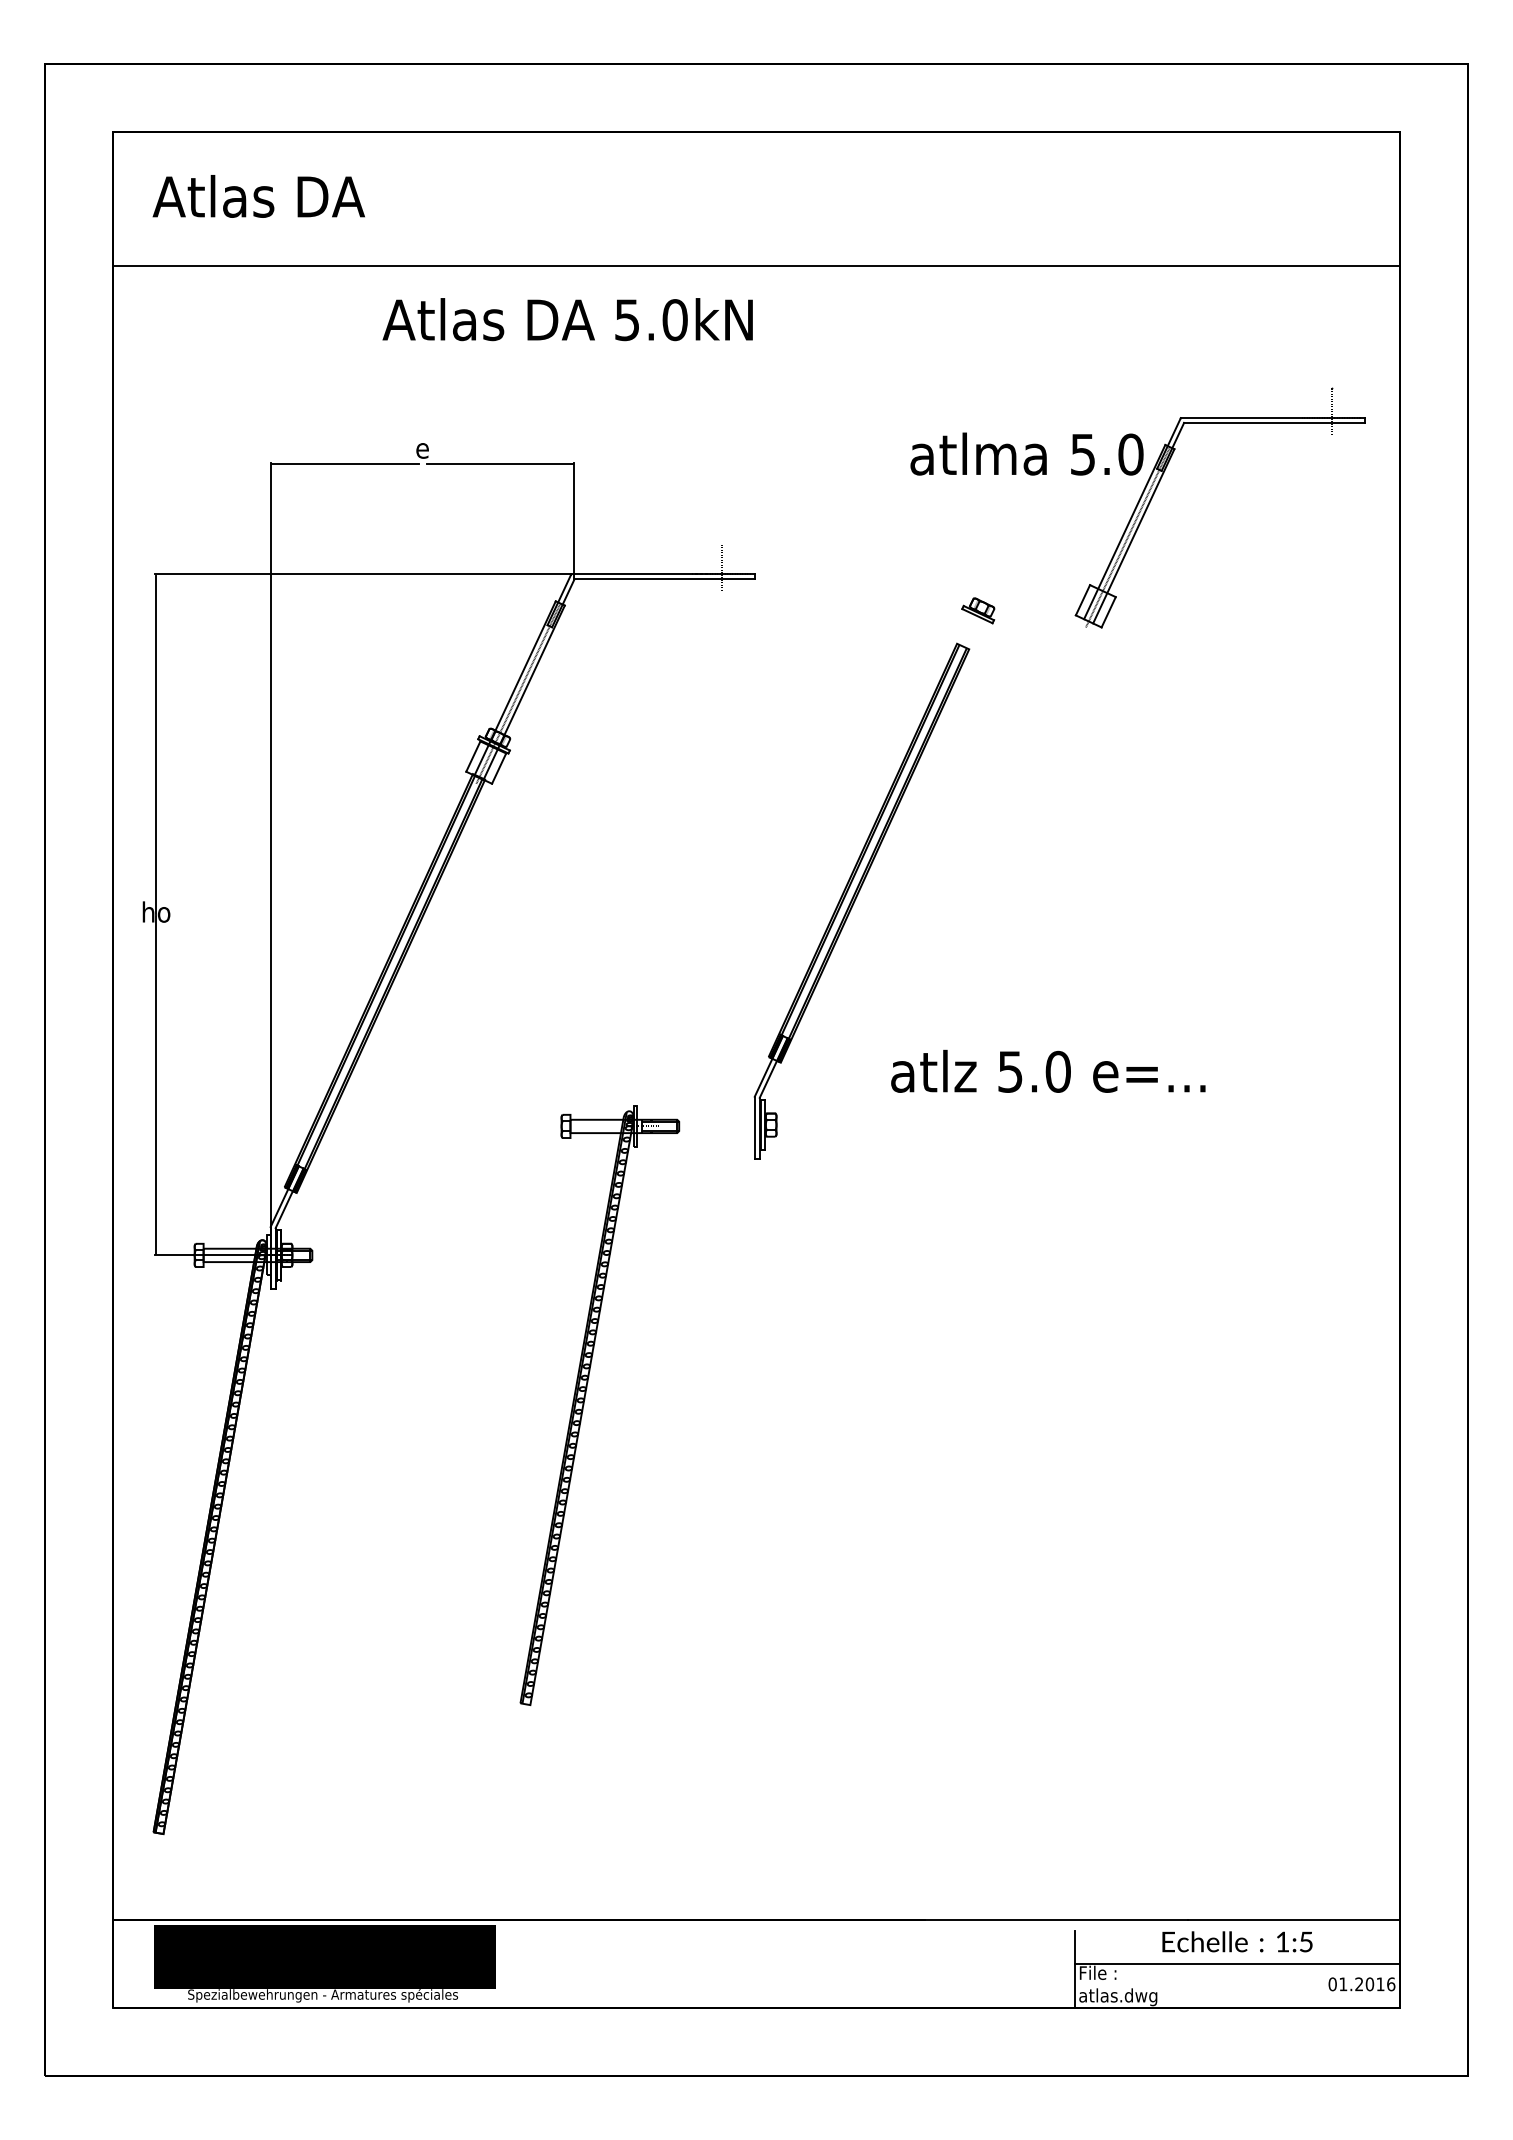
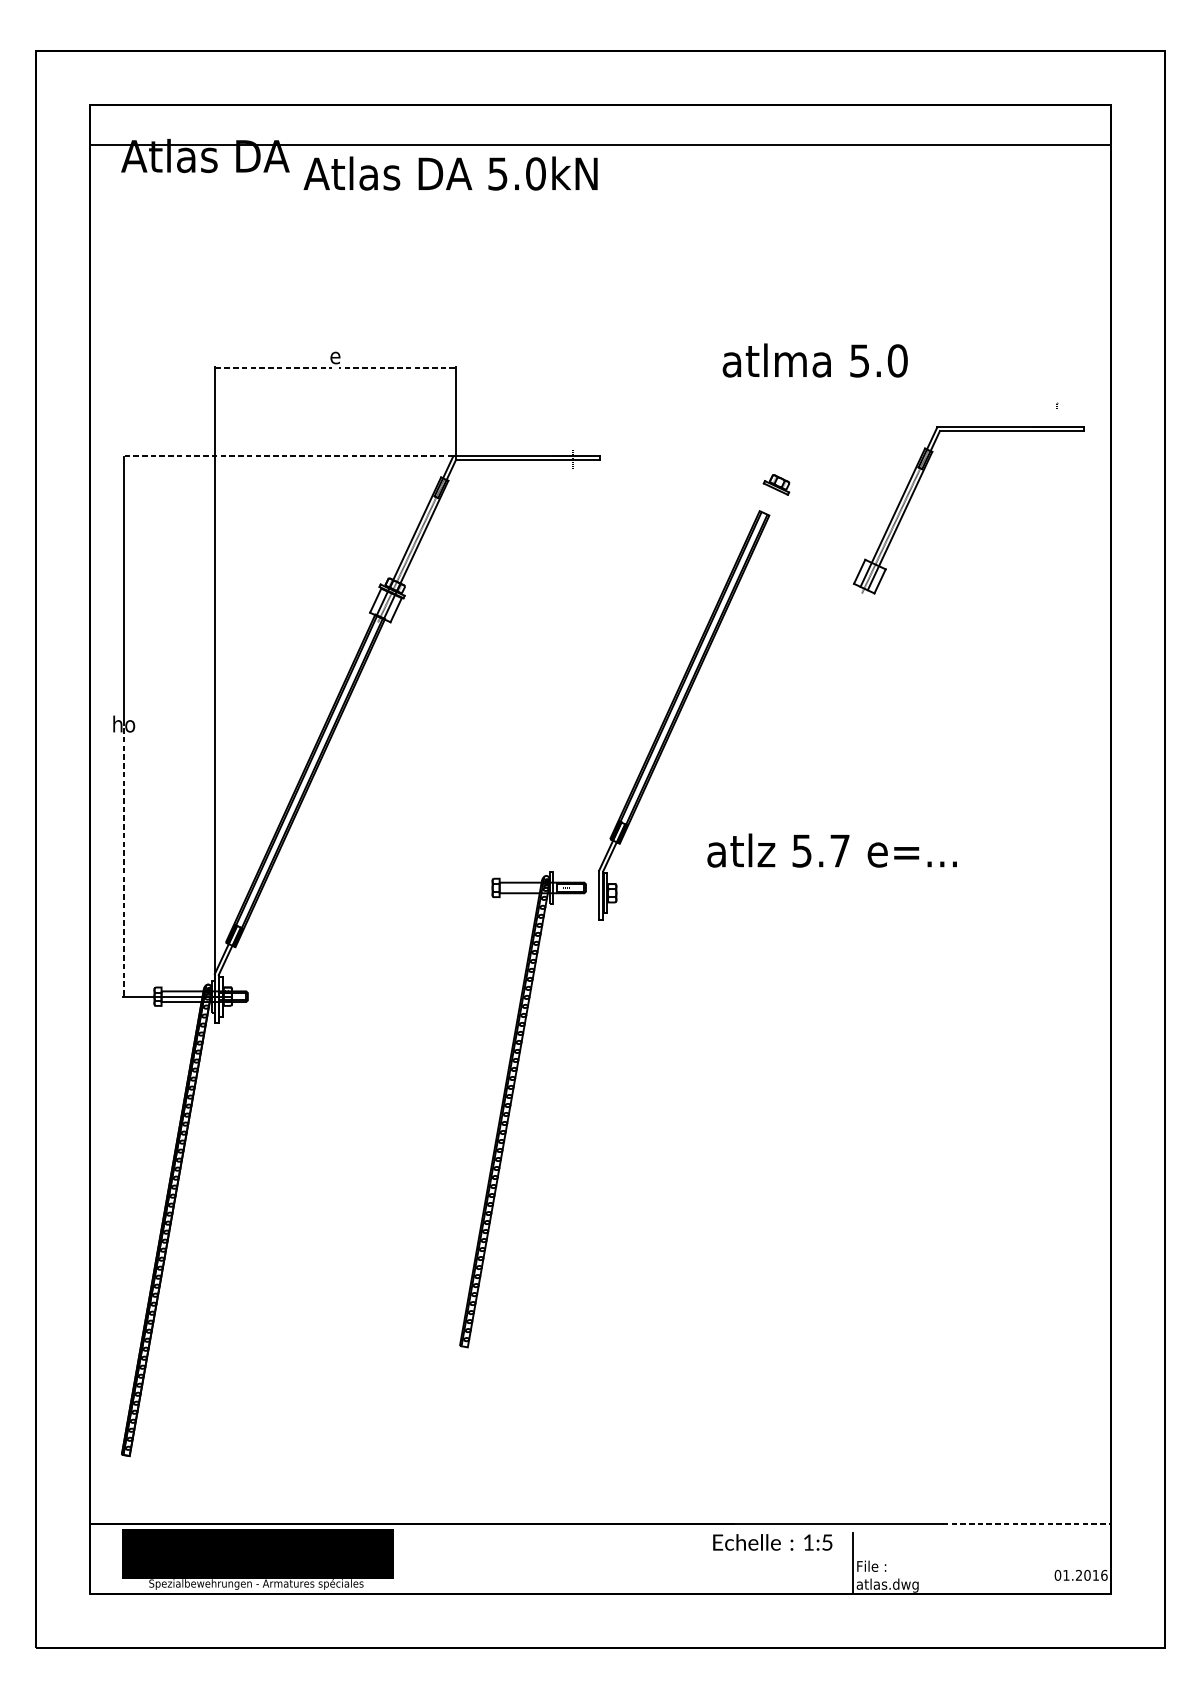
line: (756, 266) -> (600, 144), moved
text: (567, 319) -> (450, 173), moved
line: (345, 463) -> (274, 367), solid -> dashed
line: (499, 463) -> (396, 367), solid -> dashed
part: (1161, 479) -> (922, 475), moved
line: (362, 574) -> (287, 456), solid -> dashed
text: (1057, 1071) -> (839, 850), 5.0 -> 5.7
line: (156, 1085) -> (124, 861), solid -> dashed
part: (584, 1405) -> (510, 1109), moved
line: (1294, 1920) -> (1027, 1524), solid -> dashed
text: (1237, 1941) -> (772, 1542), moved
line: (1236, 1964) -> (981, 1559), removed

